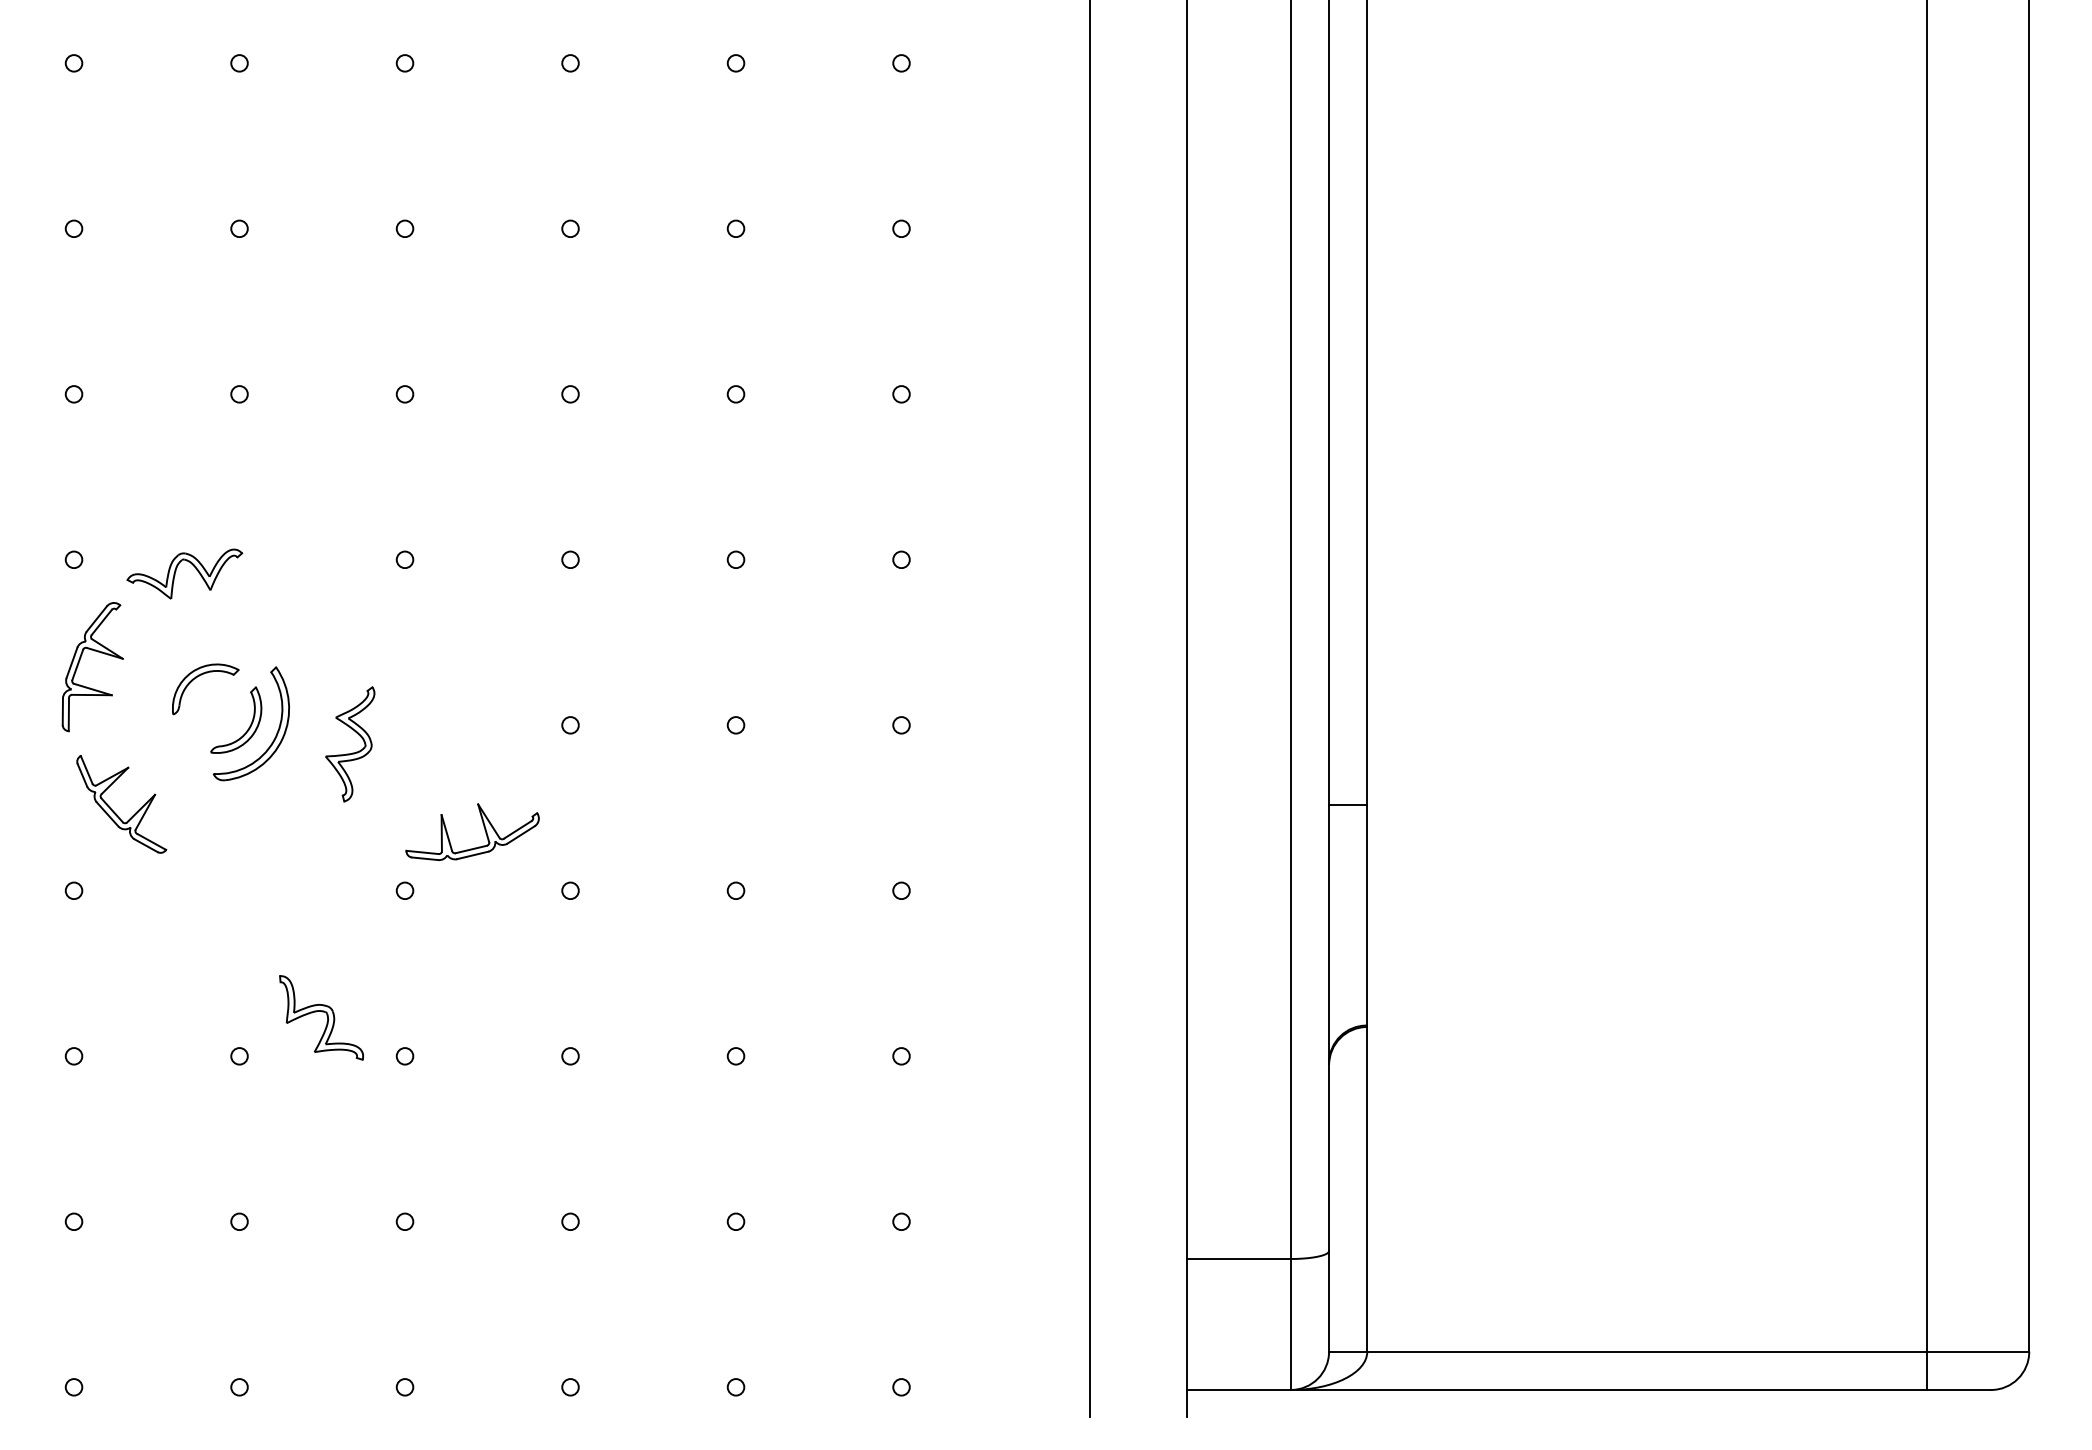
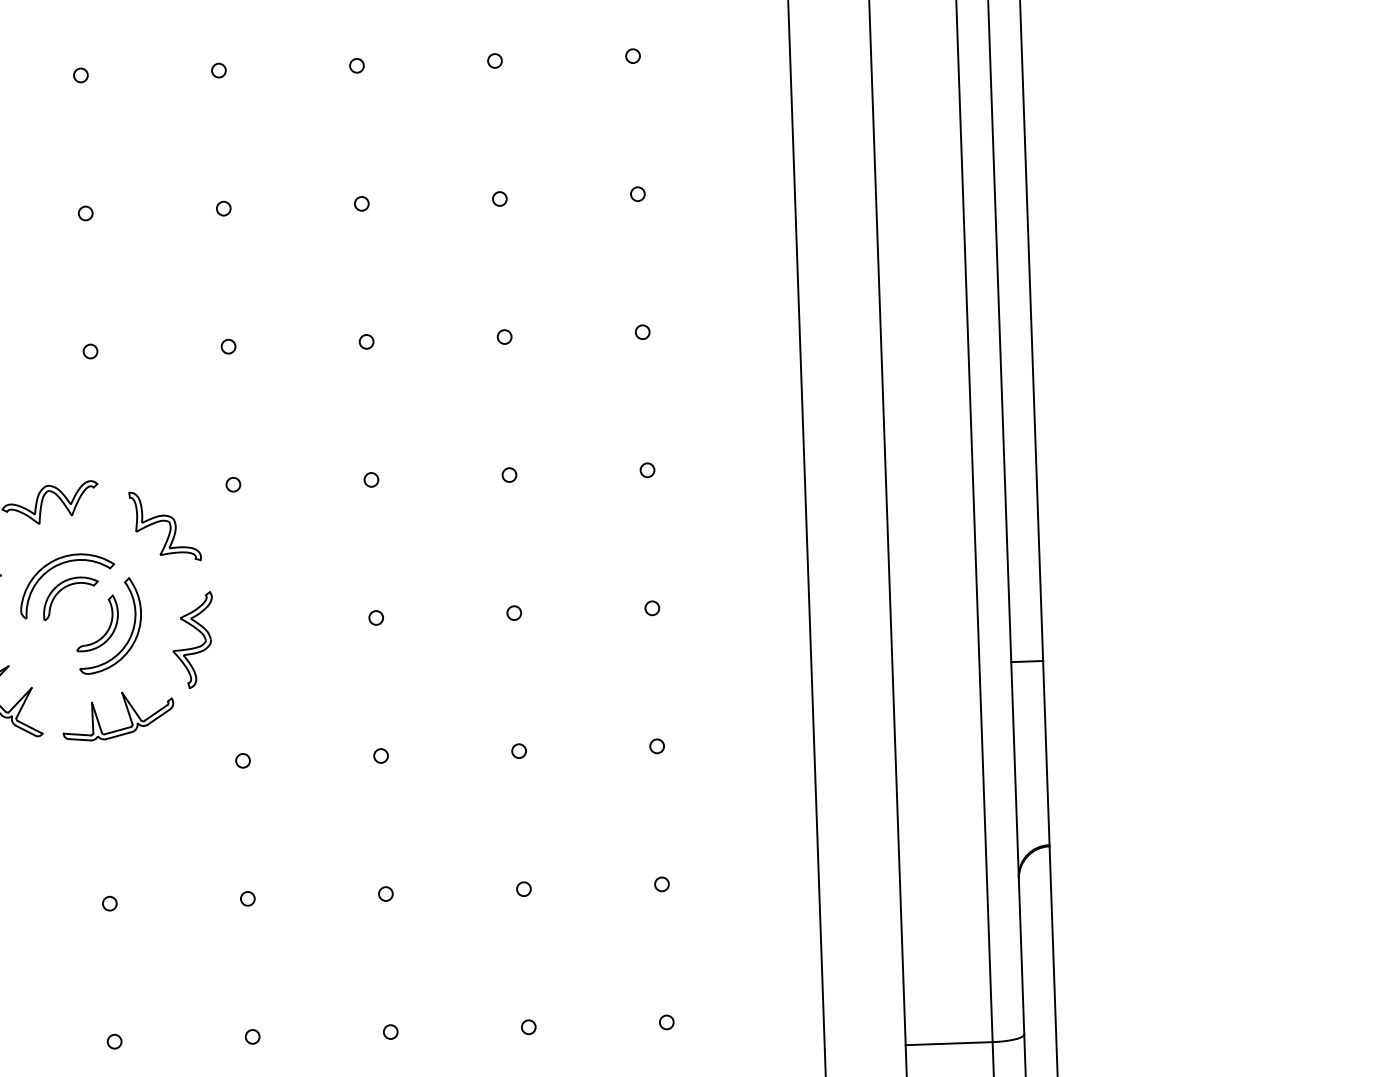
part: (190, 650) -> (57, 566), added
part: (484, 830) -> (128, 714), moved
part: (321, 1017) -> (165, 526), moved

